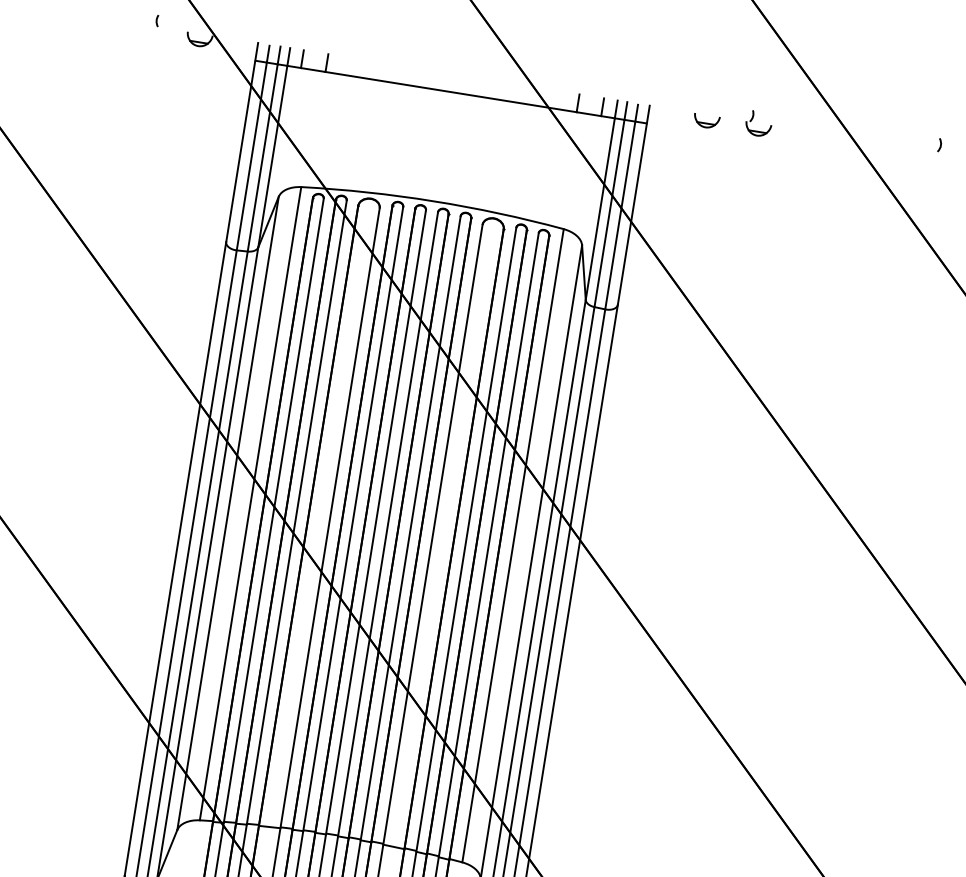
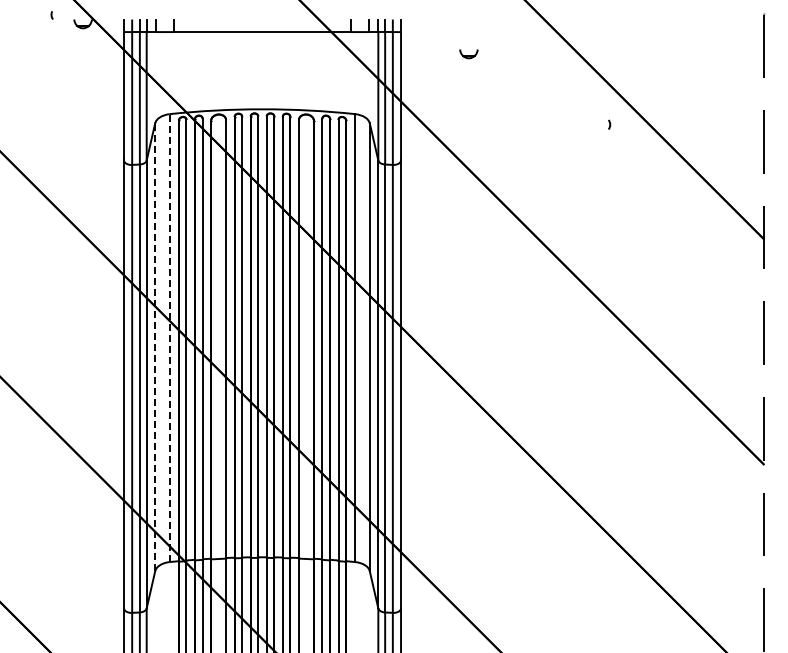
part: (705, 121) -> (468, 54), moved
part: (757, 124) -> (477, 20), removed
arc: (939, 144) -> (609, 124), moved
line: (250, 504) -> (169, 338), solid -> dashed
line: (228, 513) -> (155, 347), solid -> dashed

